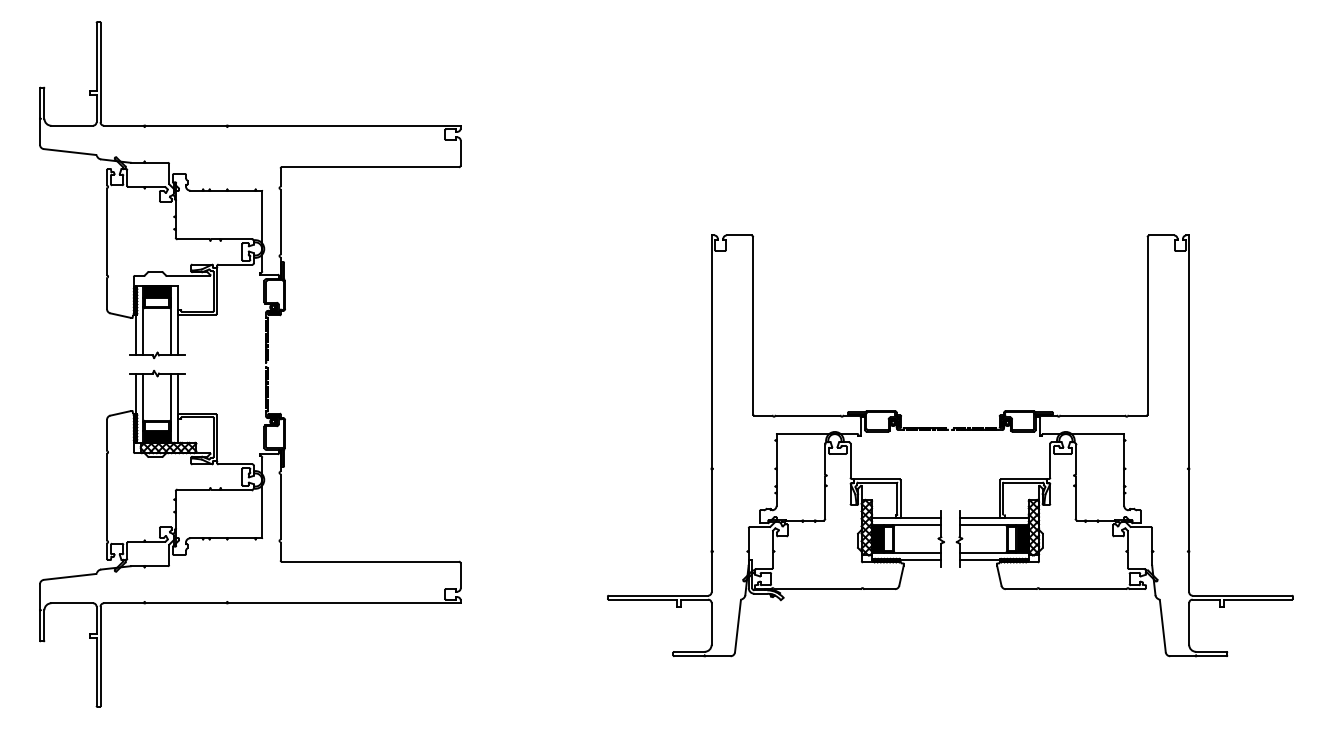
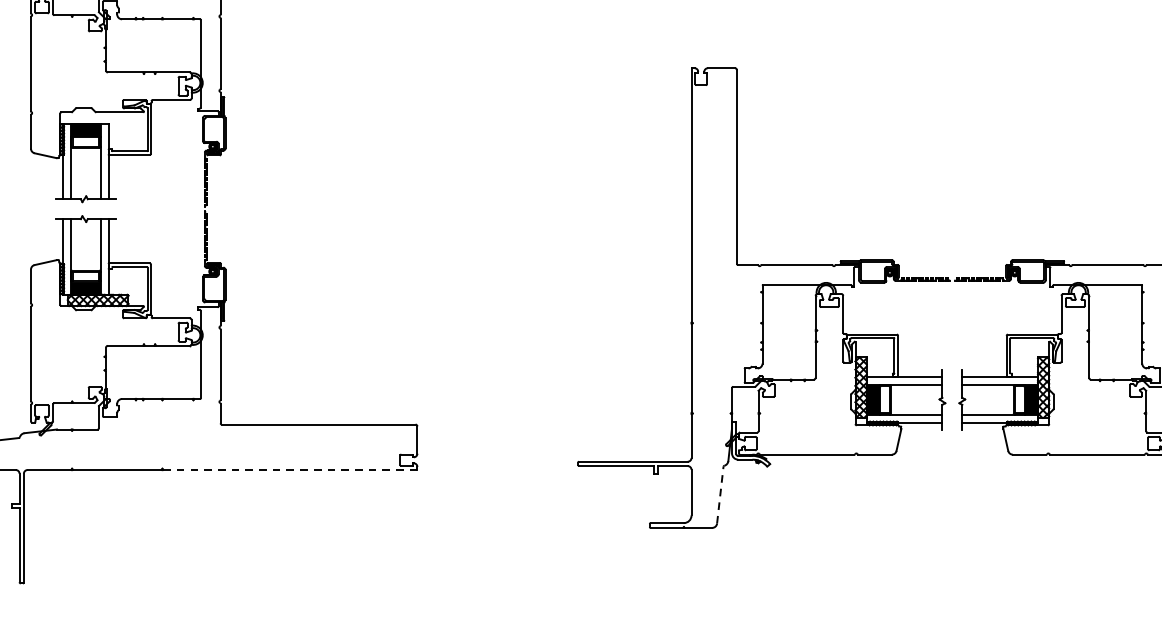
line: (343, 603) -> (289, 470), solid -> dashed
line: (738, 625) -> (720, 494), solid -> dashed

